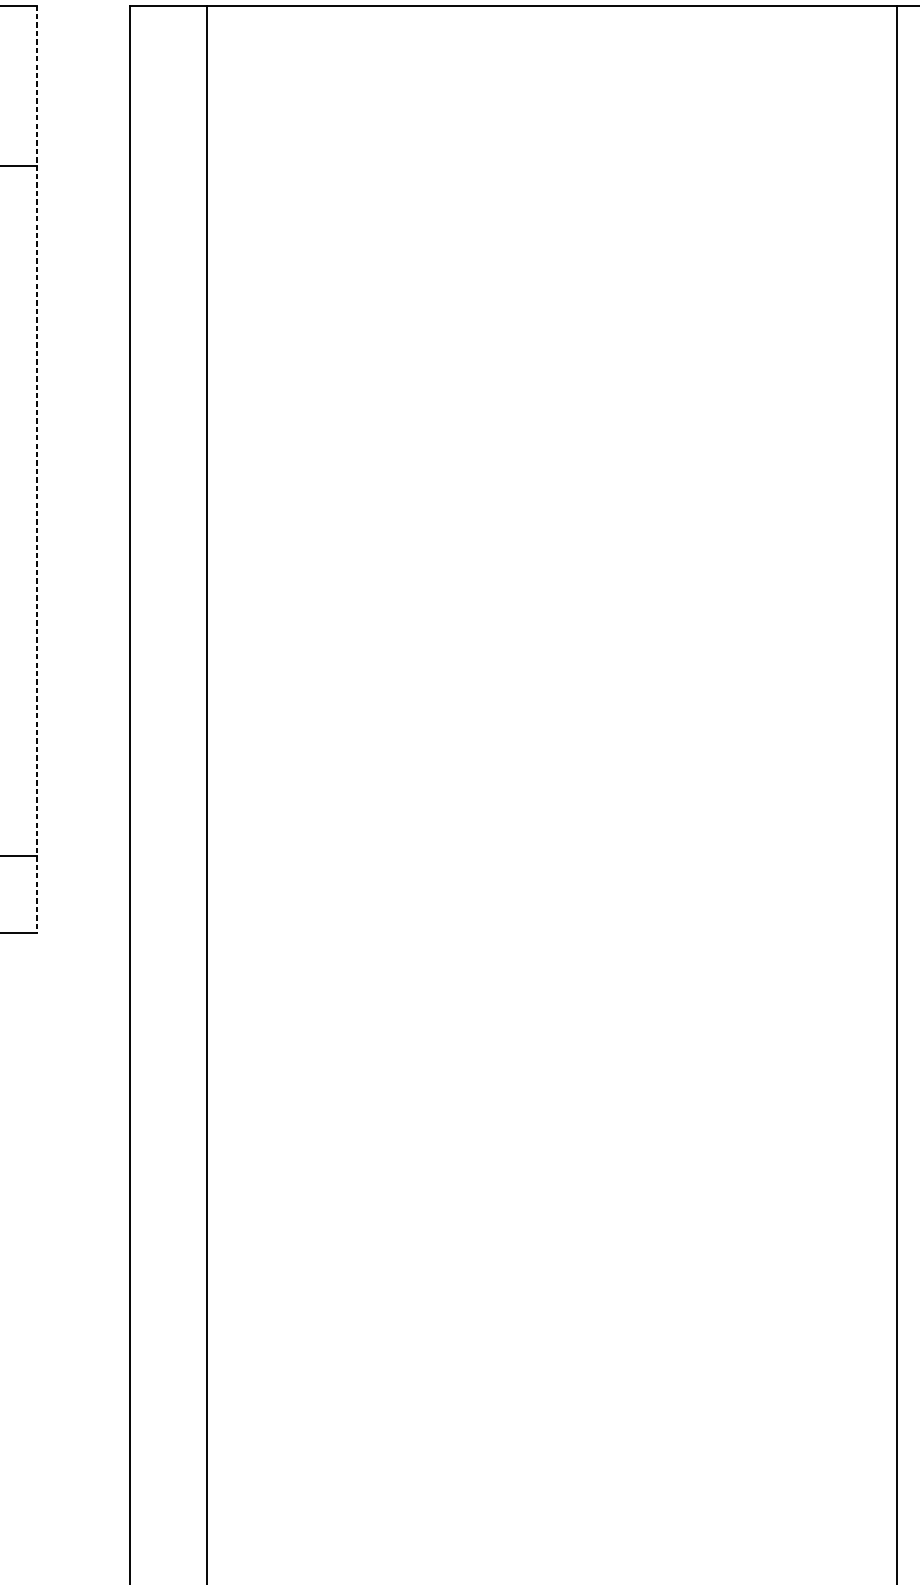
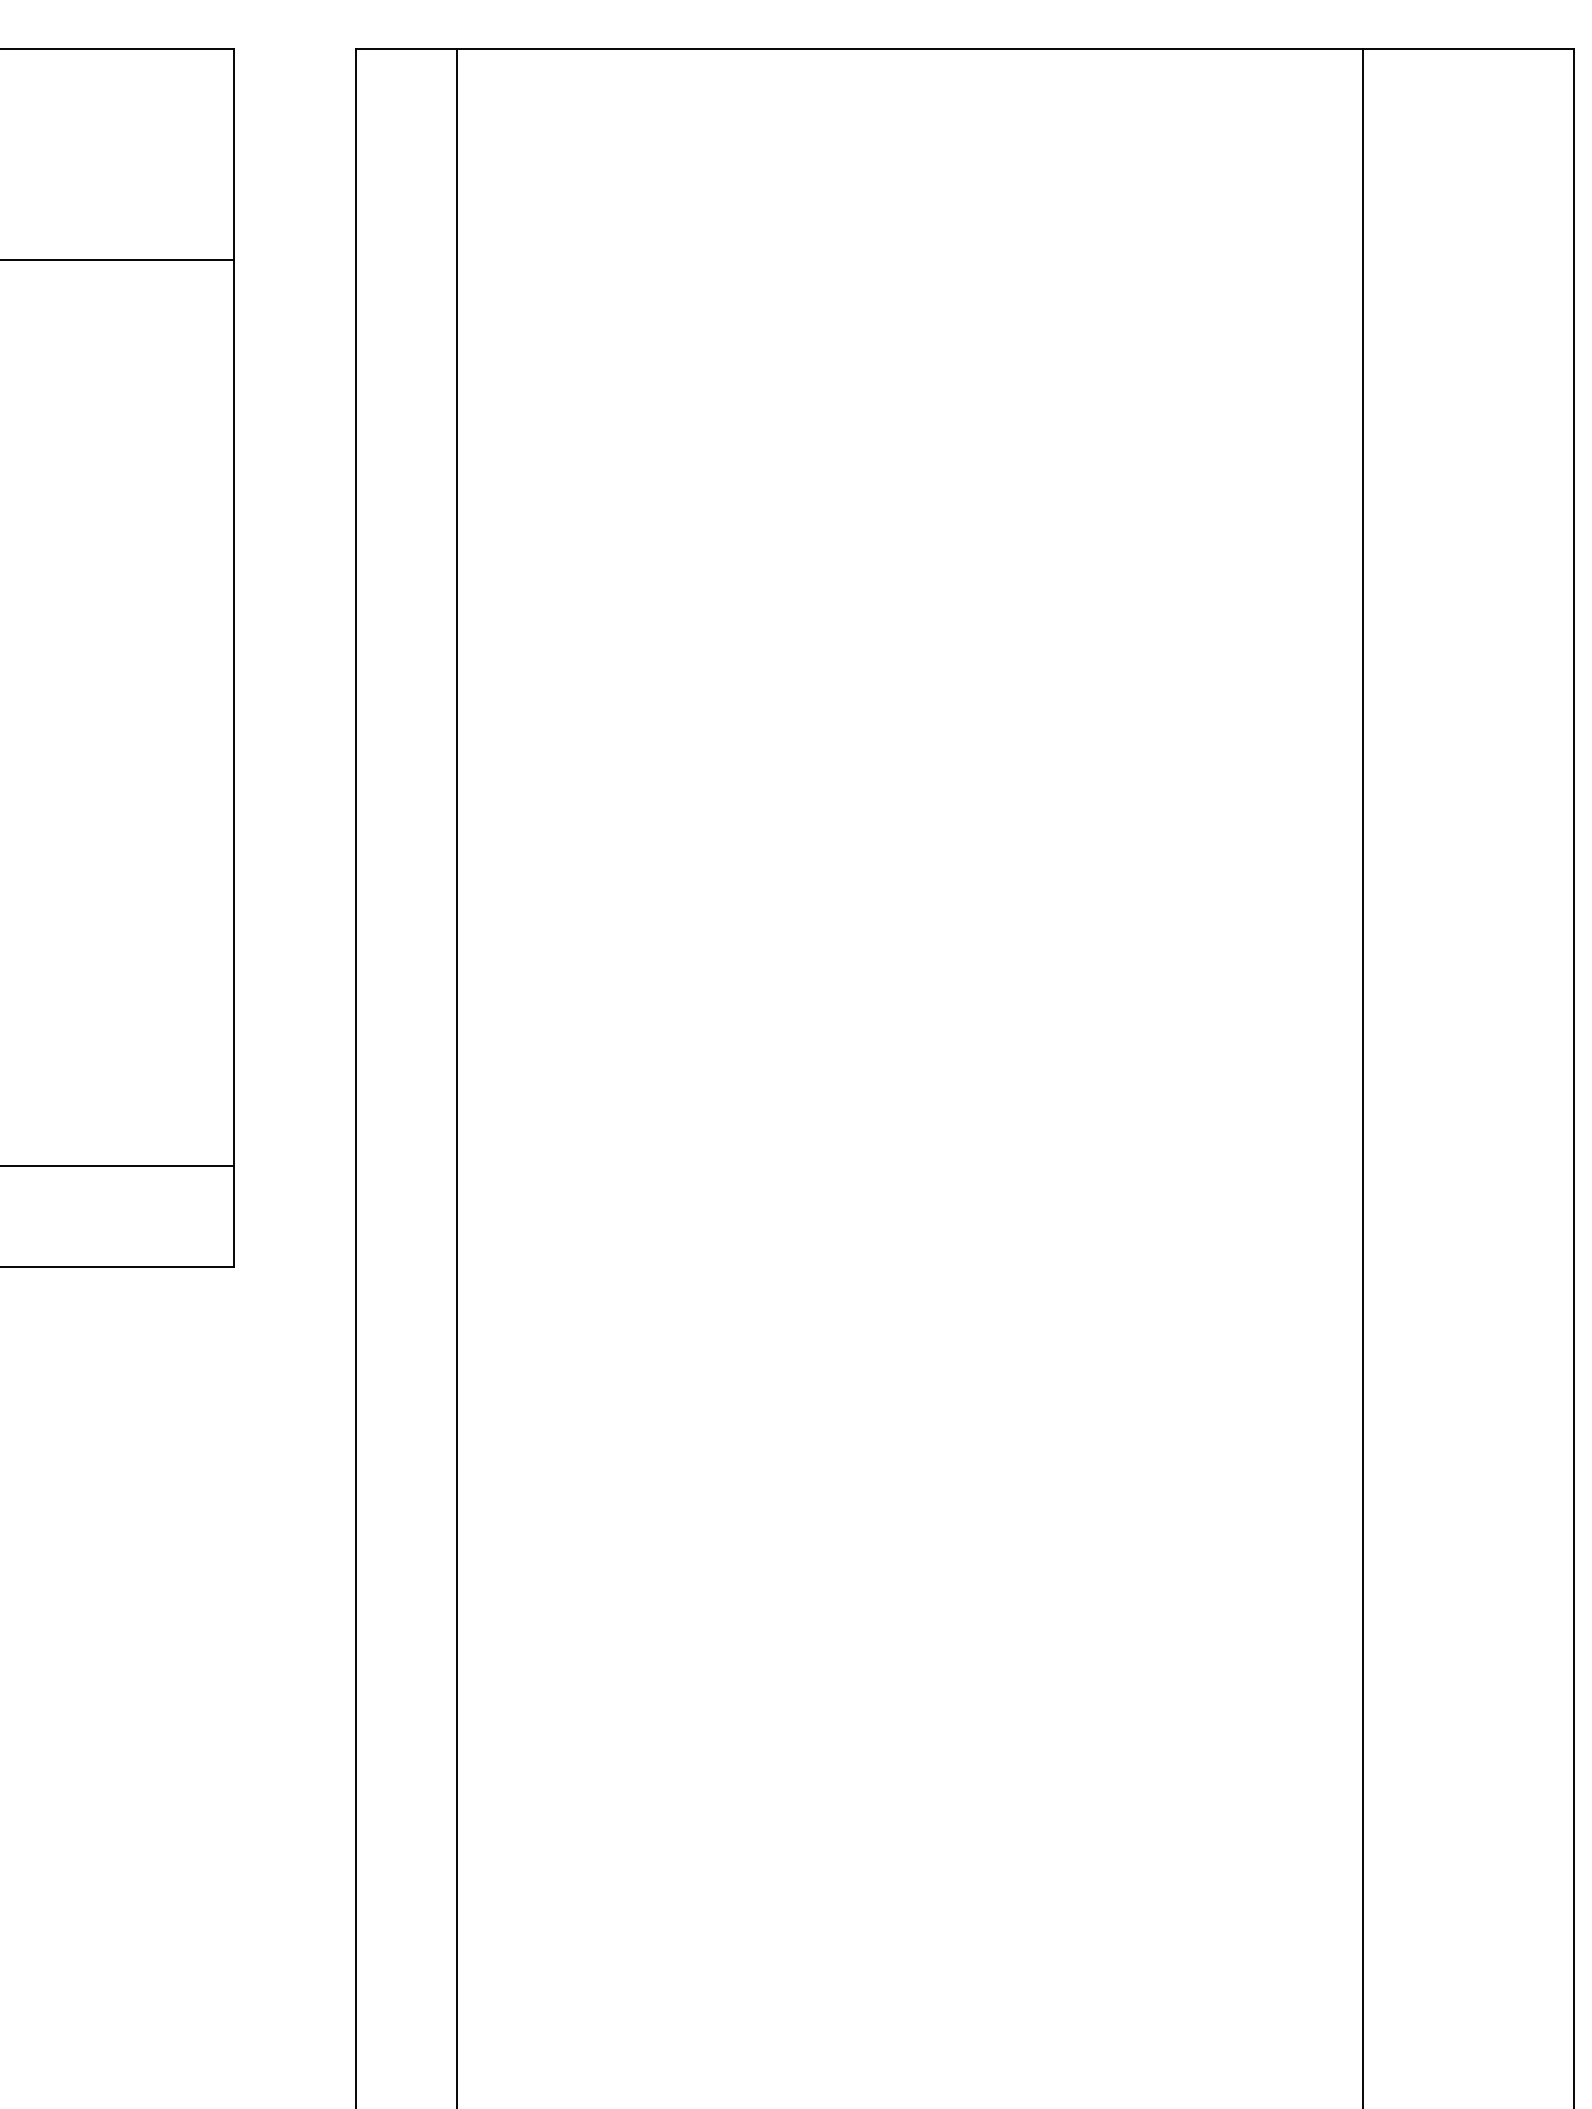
line: (37, 469) -> (234, 658), dashed -> solid

